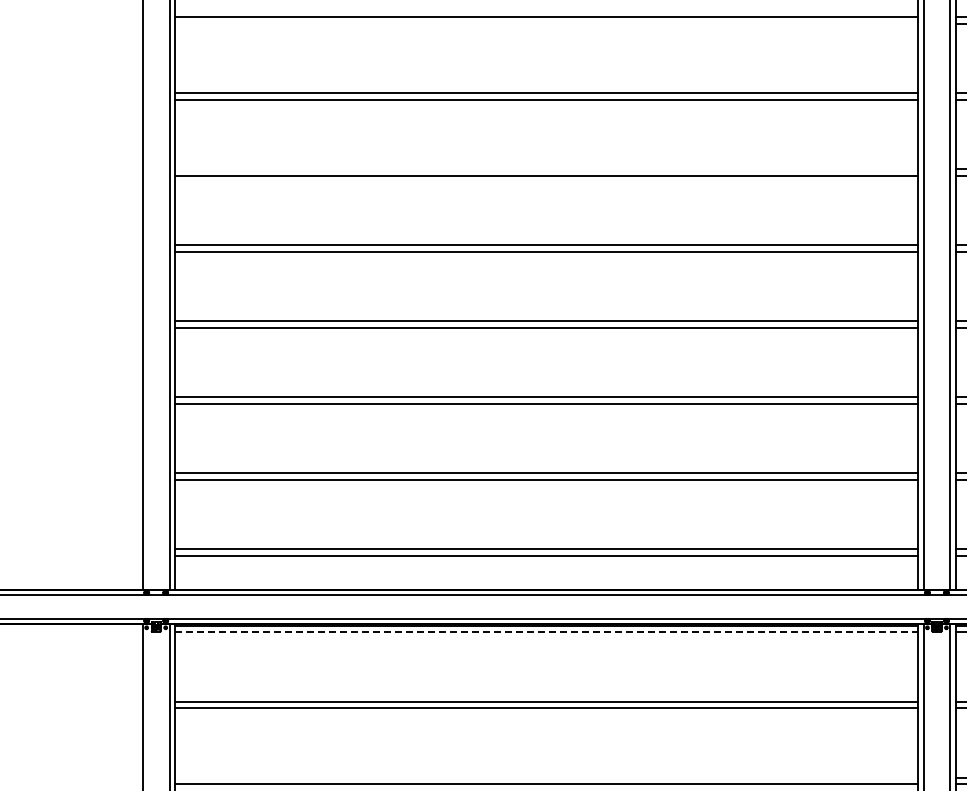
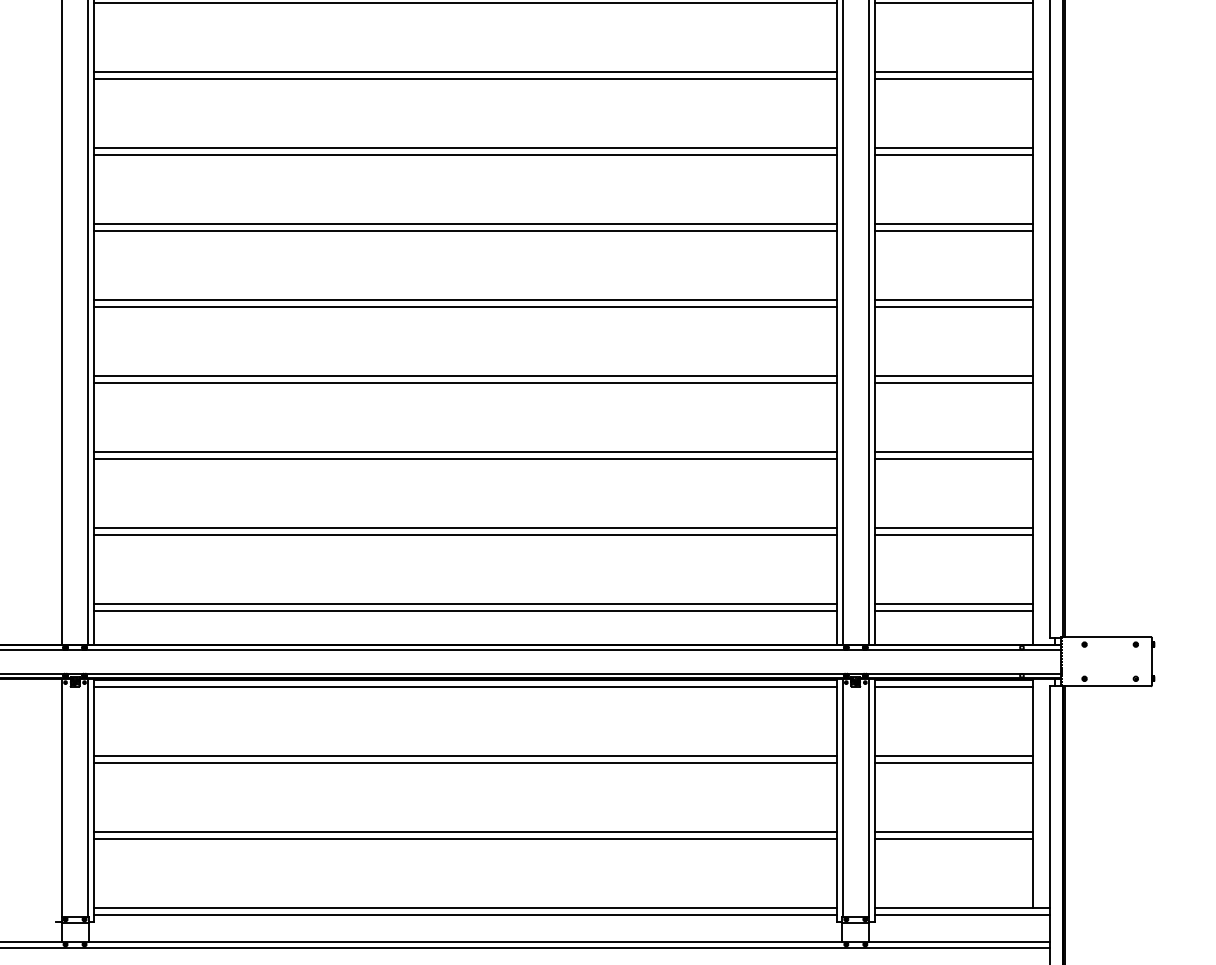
line: (546, 23) -> (465, 78), added
line: (546, 169) -> (465, 224), added
line: (546, 631) -> (465, 686), dashed -> solid
line: (546, 777) -> (465, 832), added

